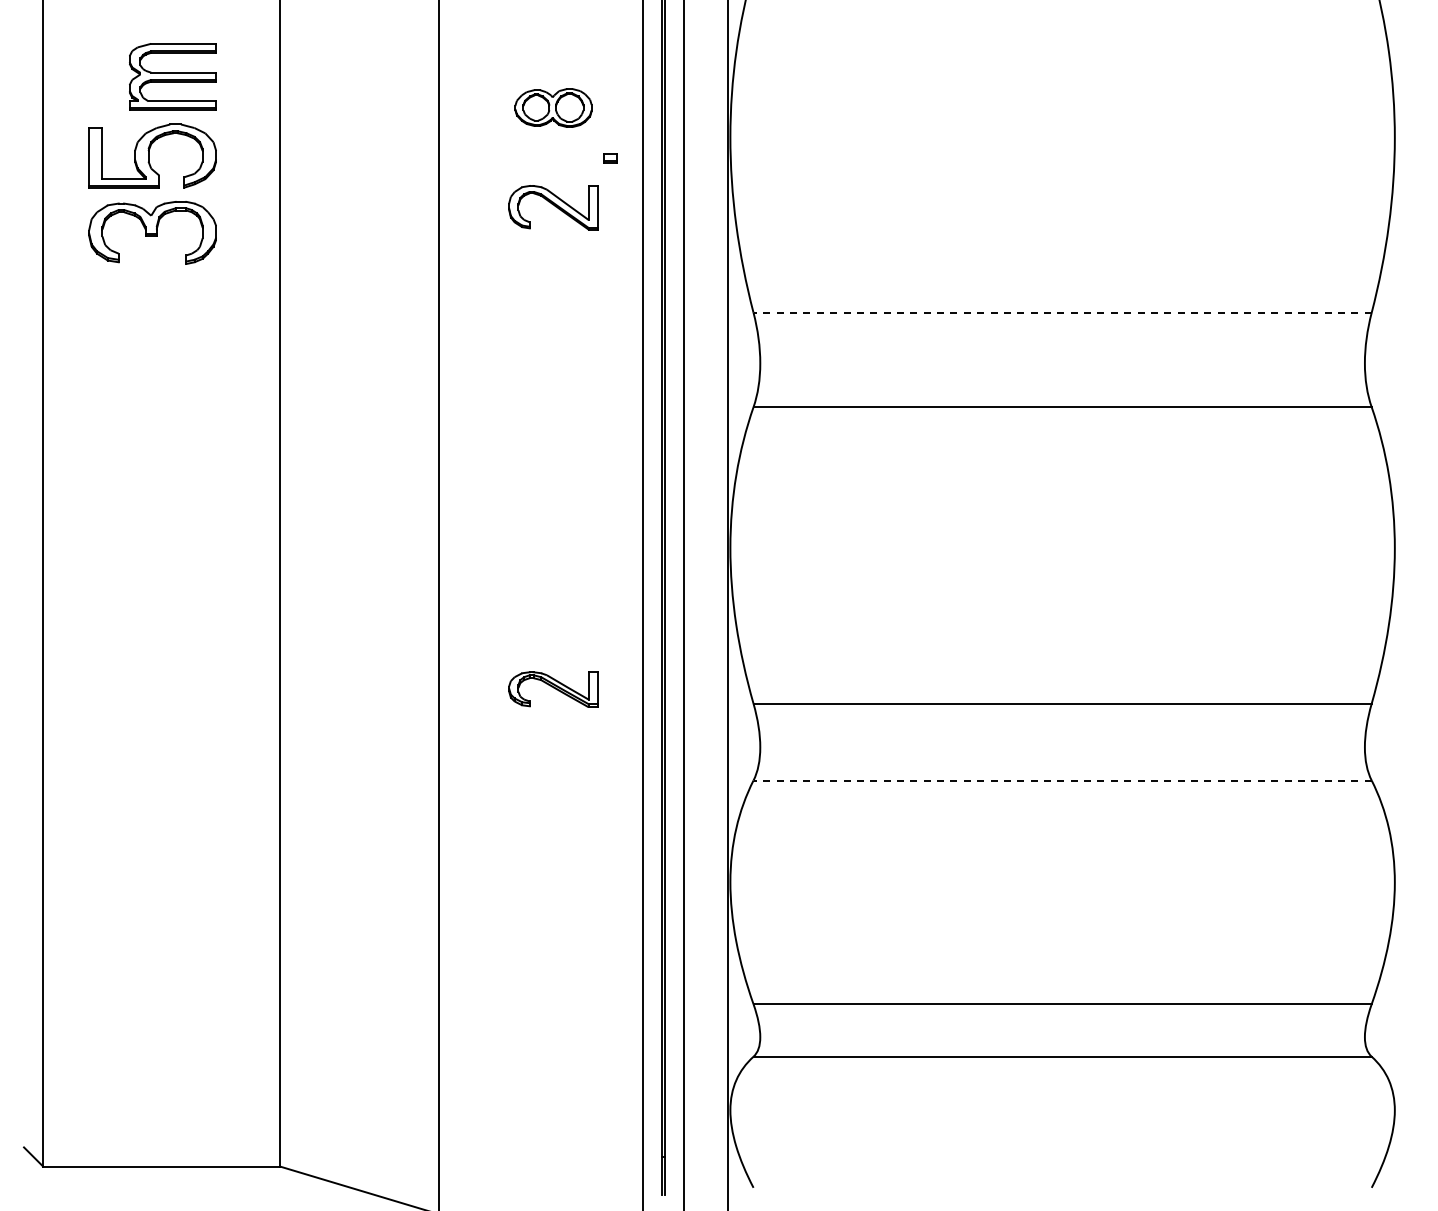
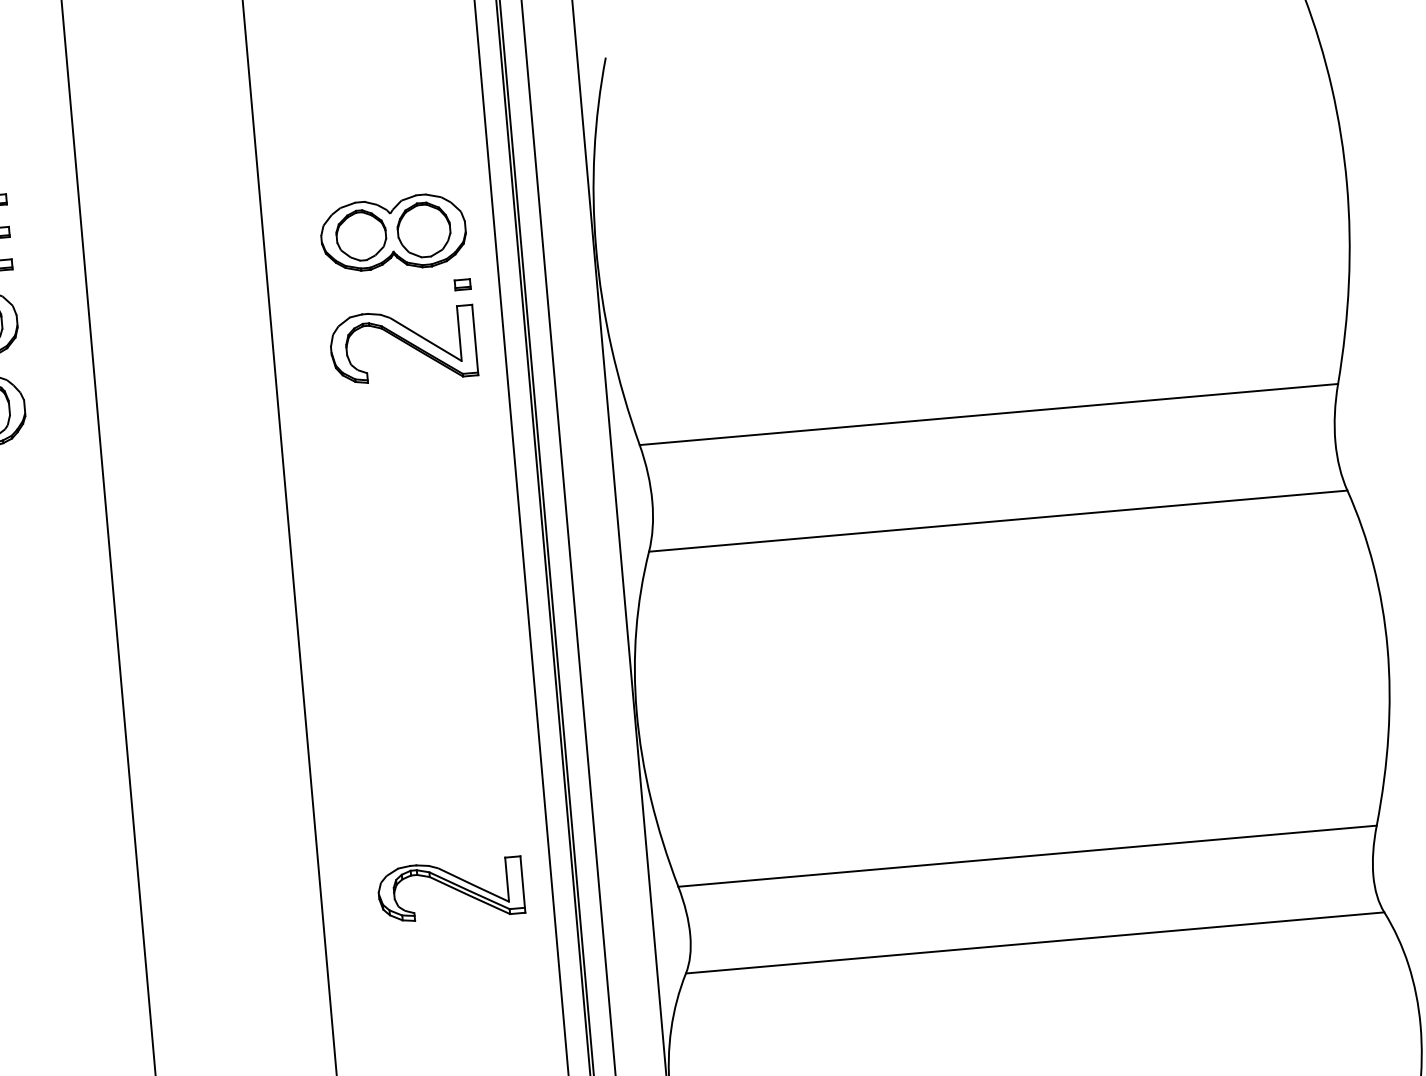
part: (553, 107) -> (393, 232), size x1.67
part: (553, 207) -> (403, 345), size x1.43
line: (1062, 312) -> (988, 414), dashed -> solid
part: (553, 689) -> (450, 890), size x1.43
line: (1062, 780) -> (1035, 942), dashed -> solid

